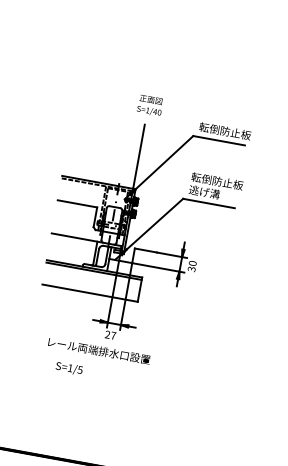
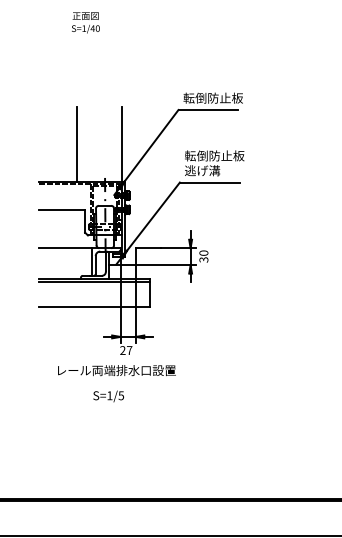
text: (149, 105) -> (85, 22), moved
line: (99, 149) -> (76, 144), added
text: (69, 368) -> (108, 396), moved

